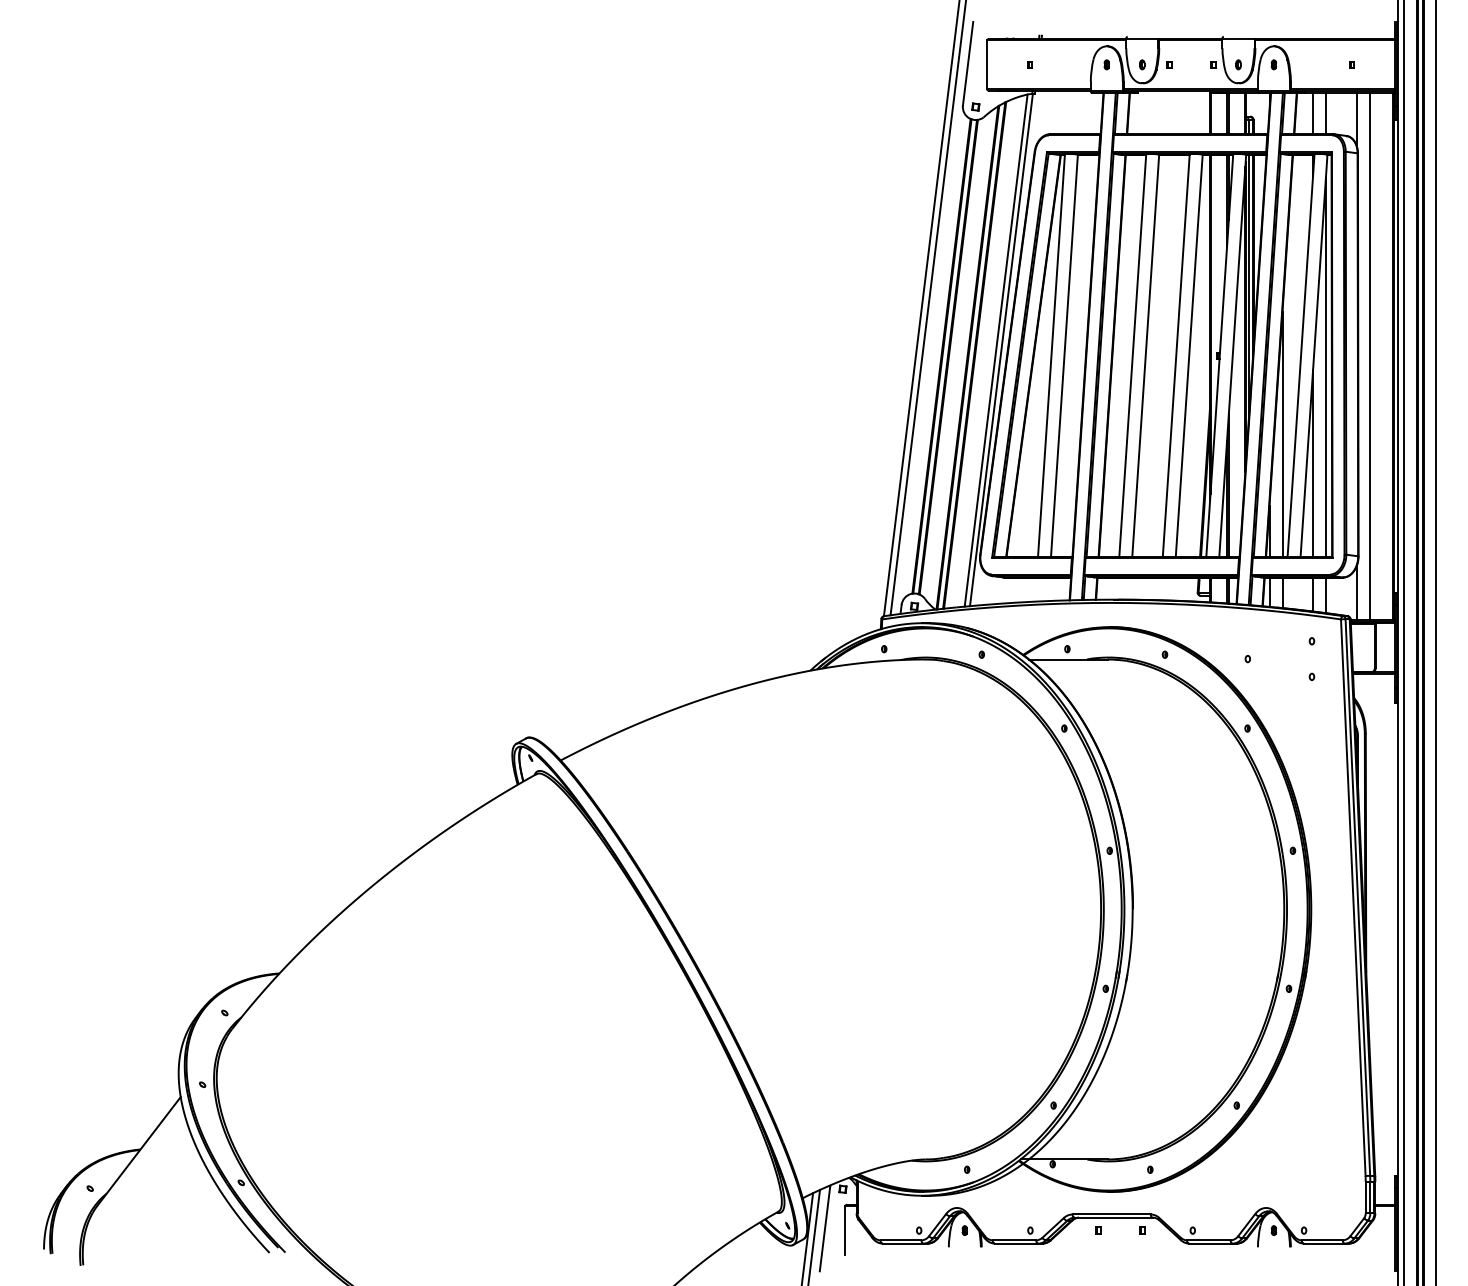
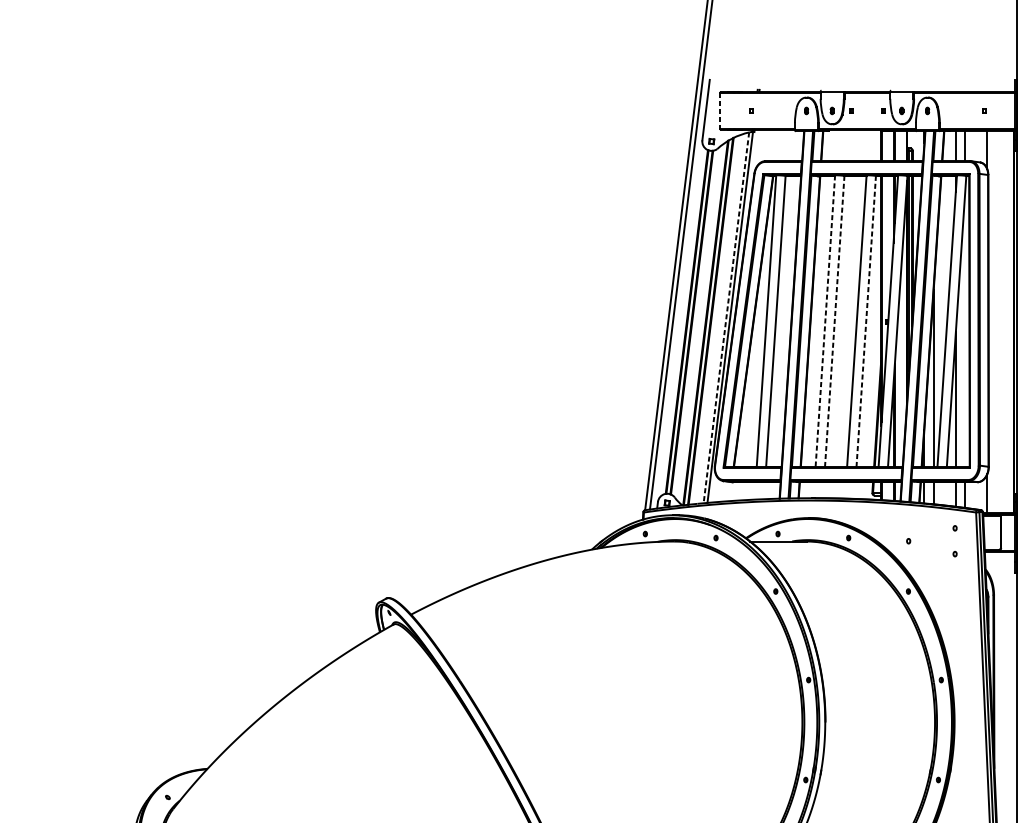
line: (987, 64) -> (720, 110), solid -> dashed
line: (996, 350) -> (726, 317), solid -> dashed
line: (1132, 355) -> (825, 321), solid -> dashed
line: (1145, 355) -> (834, 321), solid -> dashed
line: (1189, 355) -> (866, 321), solid -> dashed
line: (1369, 355) -> (996, 321), removed
line: (1326, 366) -> (965, 329), removed

